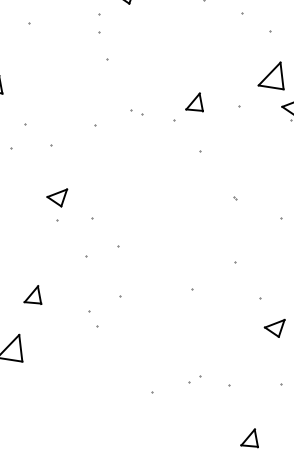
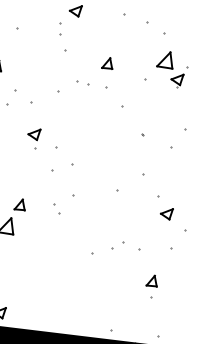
part: (195, 102) -> (107, 63), moved
part: (136, 111) -> (82, 82), size x1.6
part: (32, 294) -> (19, 204), moved
part: (195, 379) -> (118, 245), size x1.6

